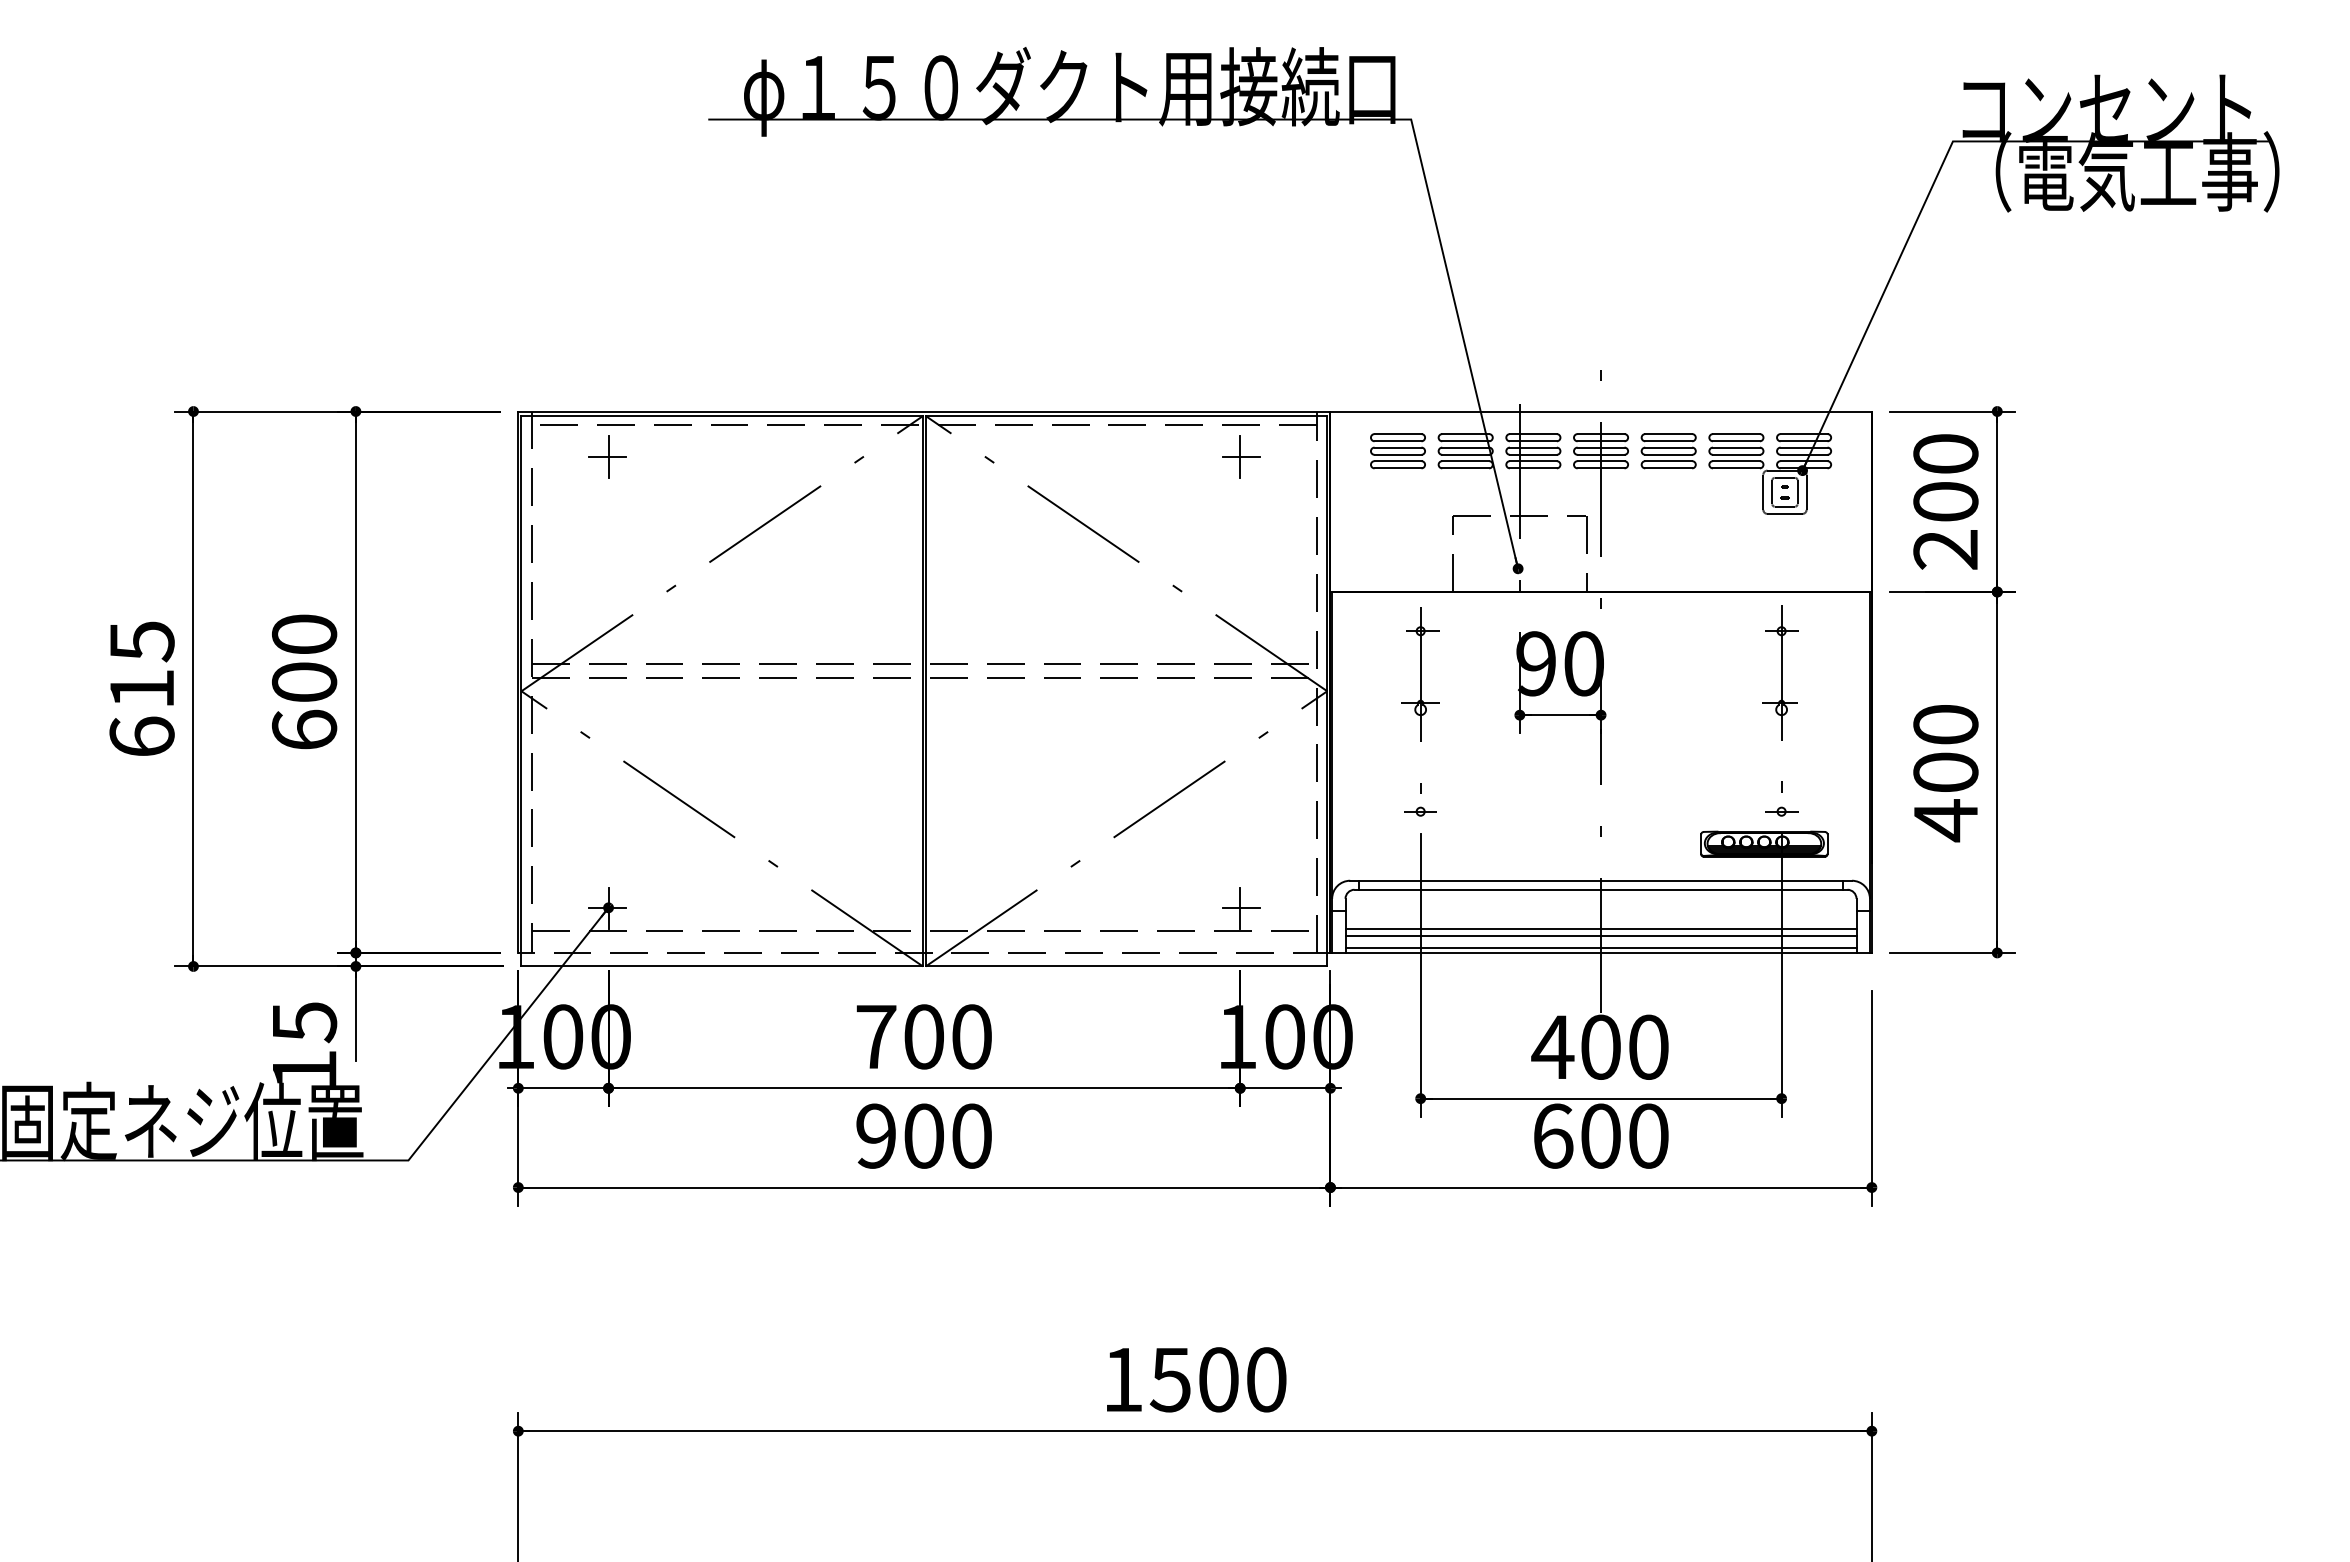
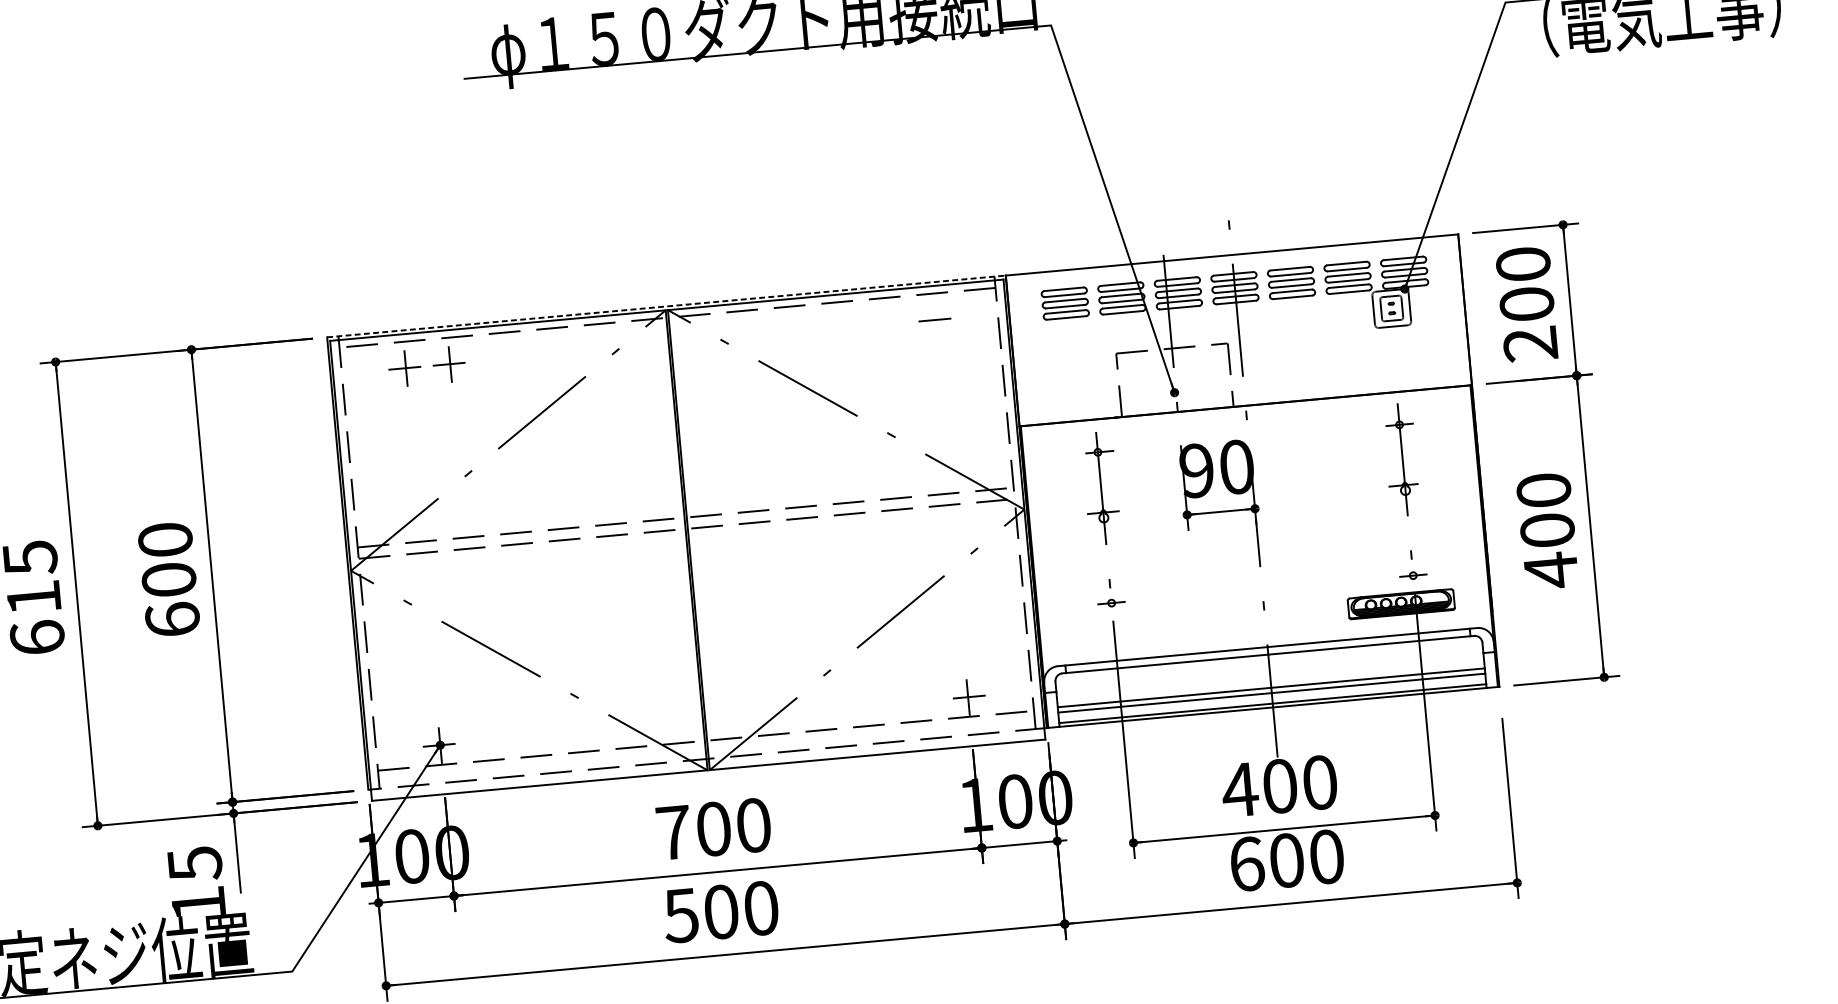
line: (924, 411) -> (666, 306), solid -> dashed
part: (660, 456) -> (449, 364), added
line: (1240, 456) -> (934, 320), removed
text: (875, 1135) -> (680, 915), 900 -> 500

